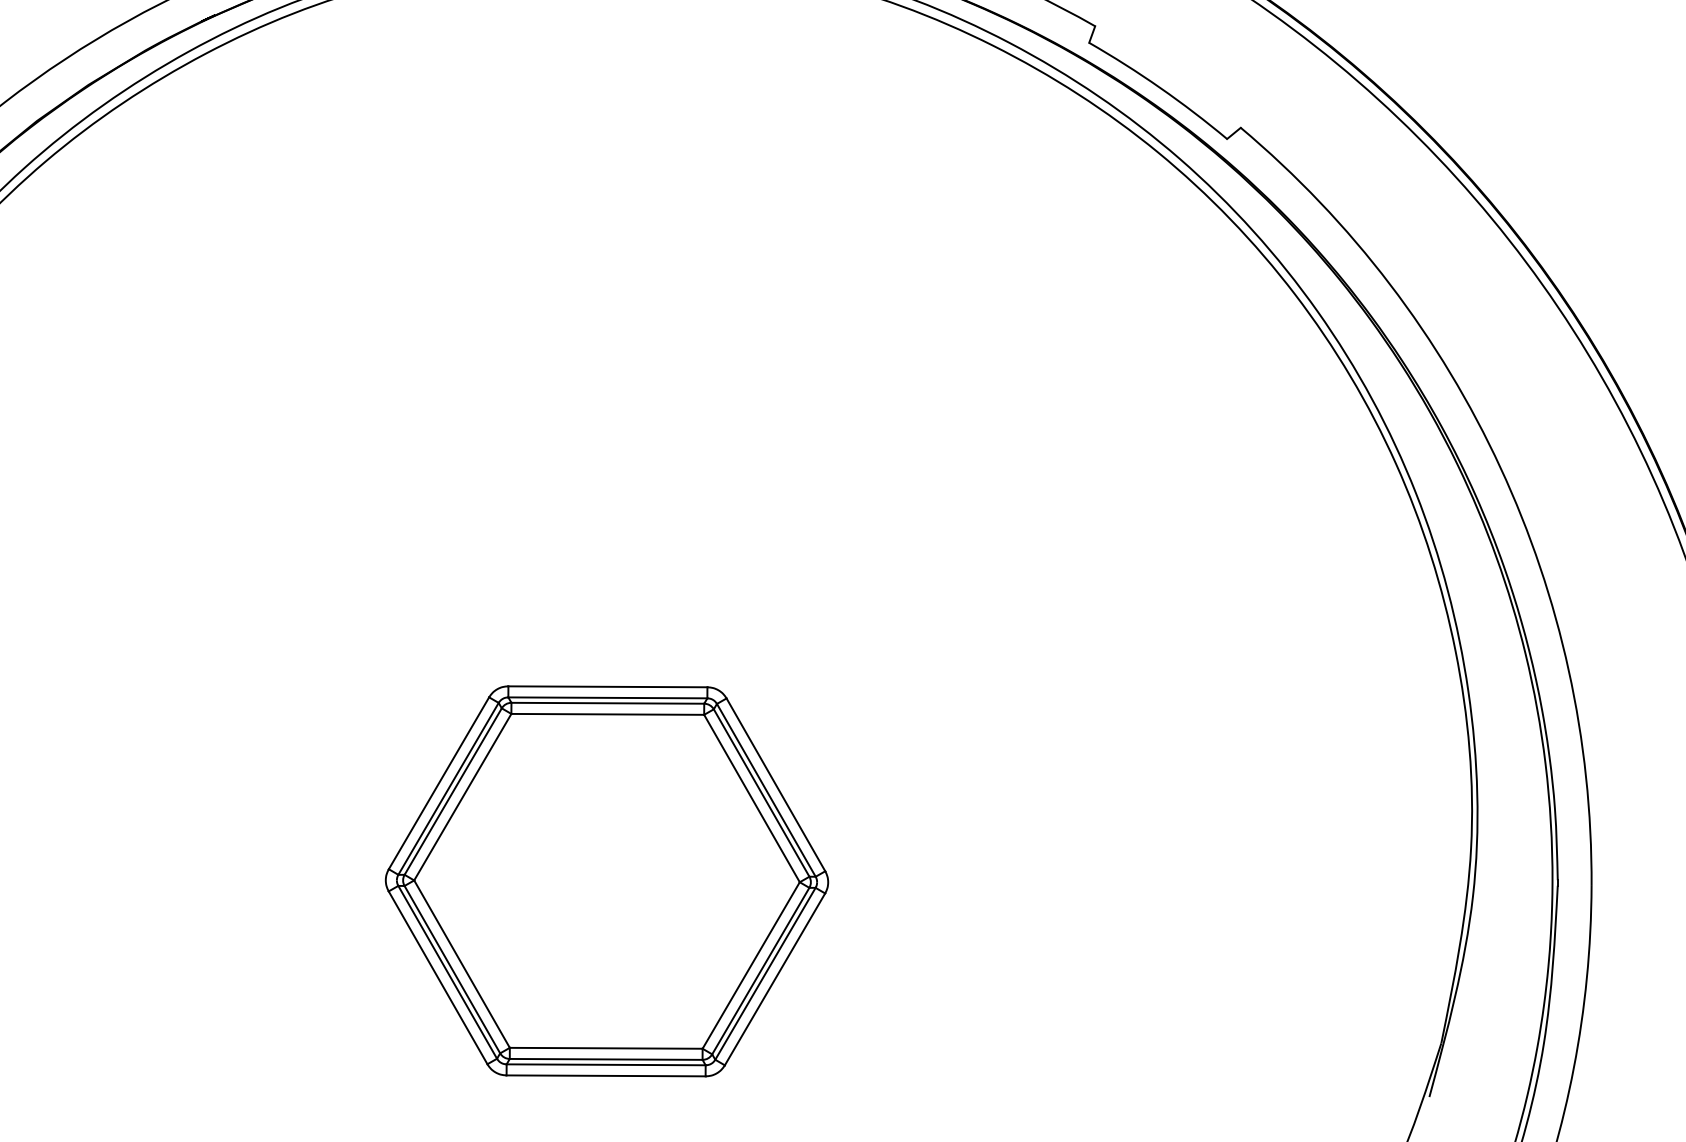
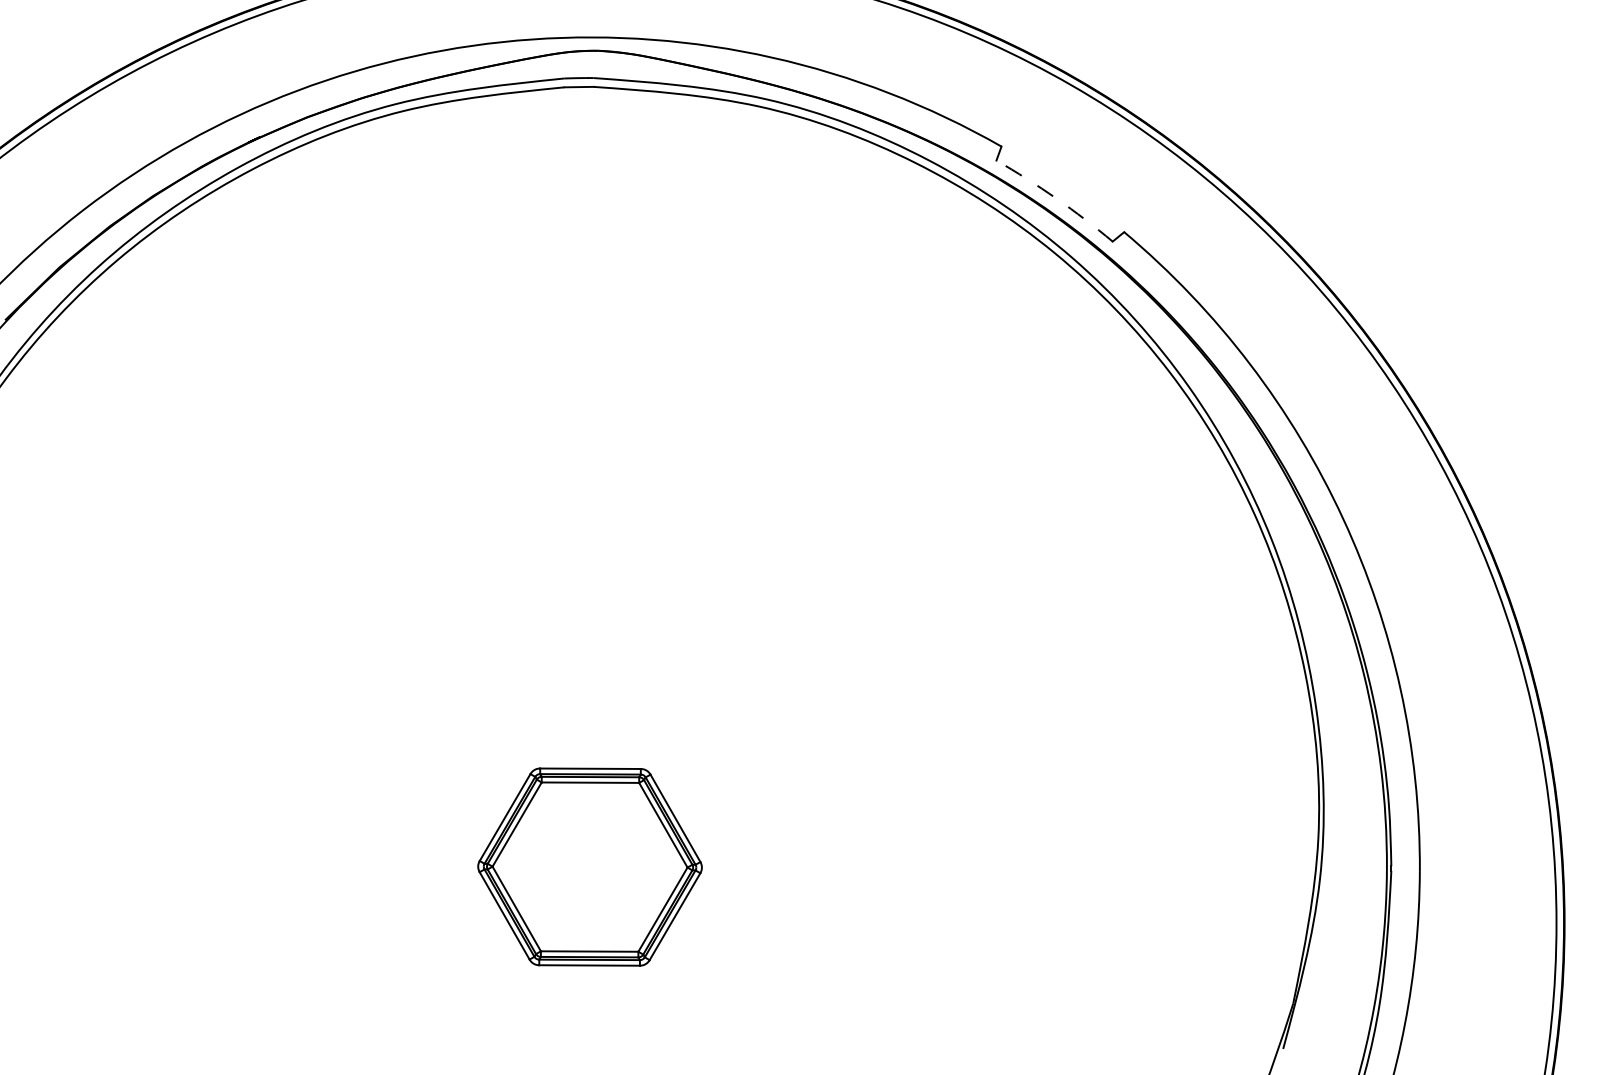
arc: (1160, 87) -> (1056, 198), solid -> dashed
part: (606, 880) -> (589, 866), size x0.6

